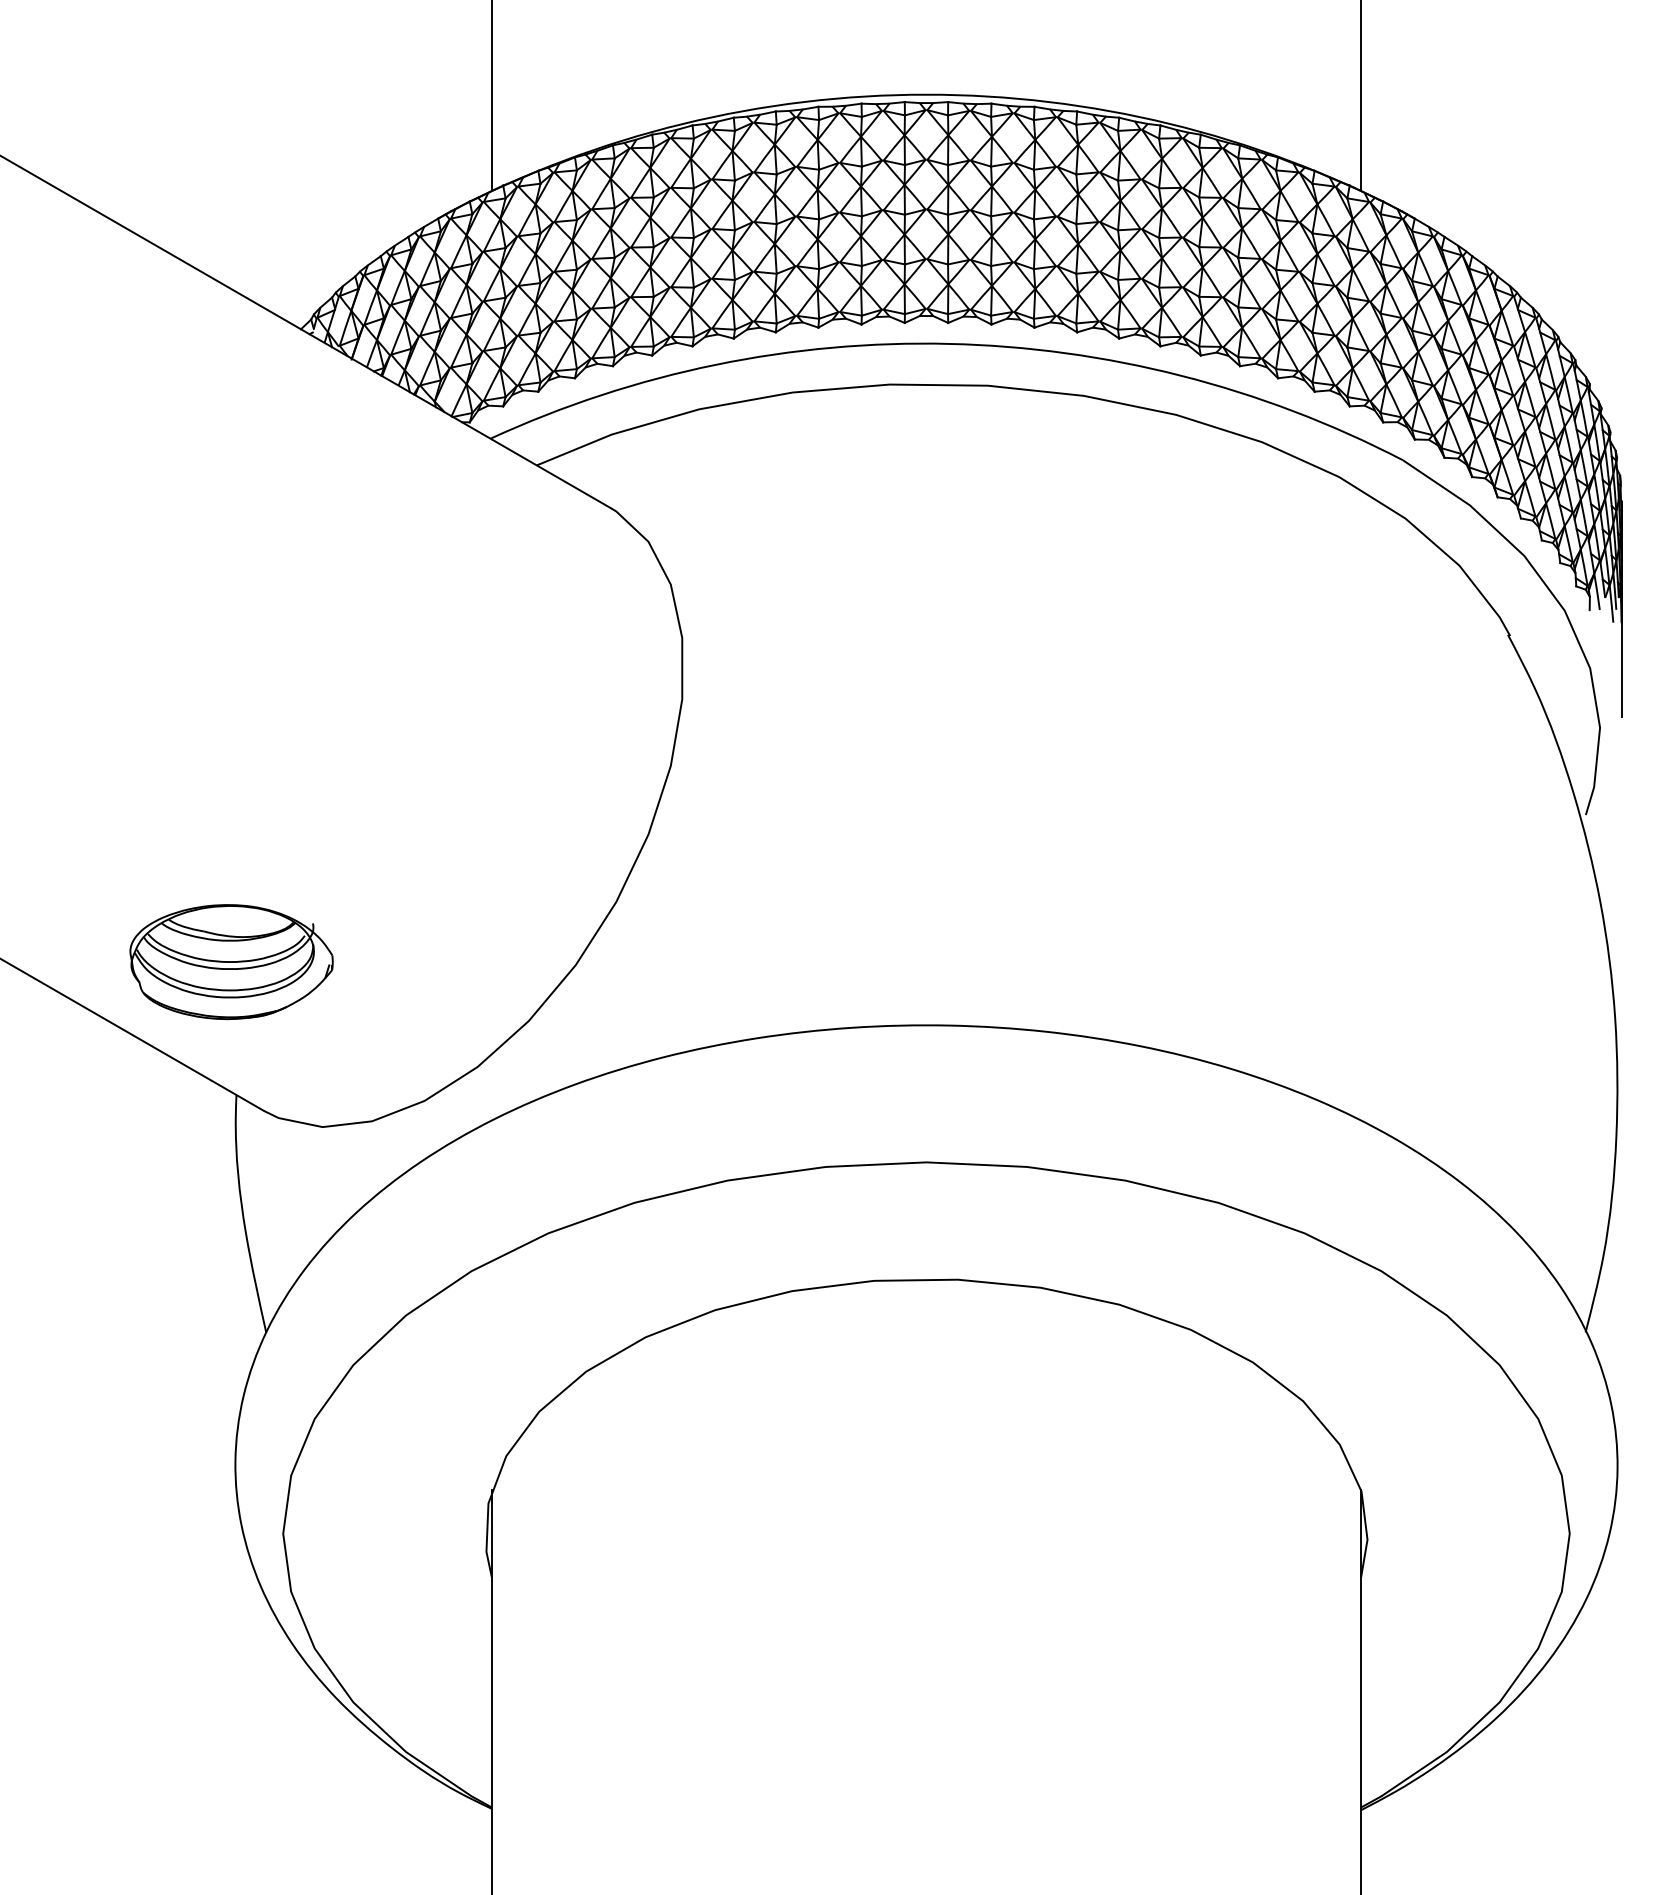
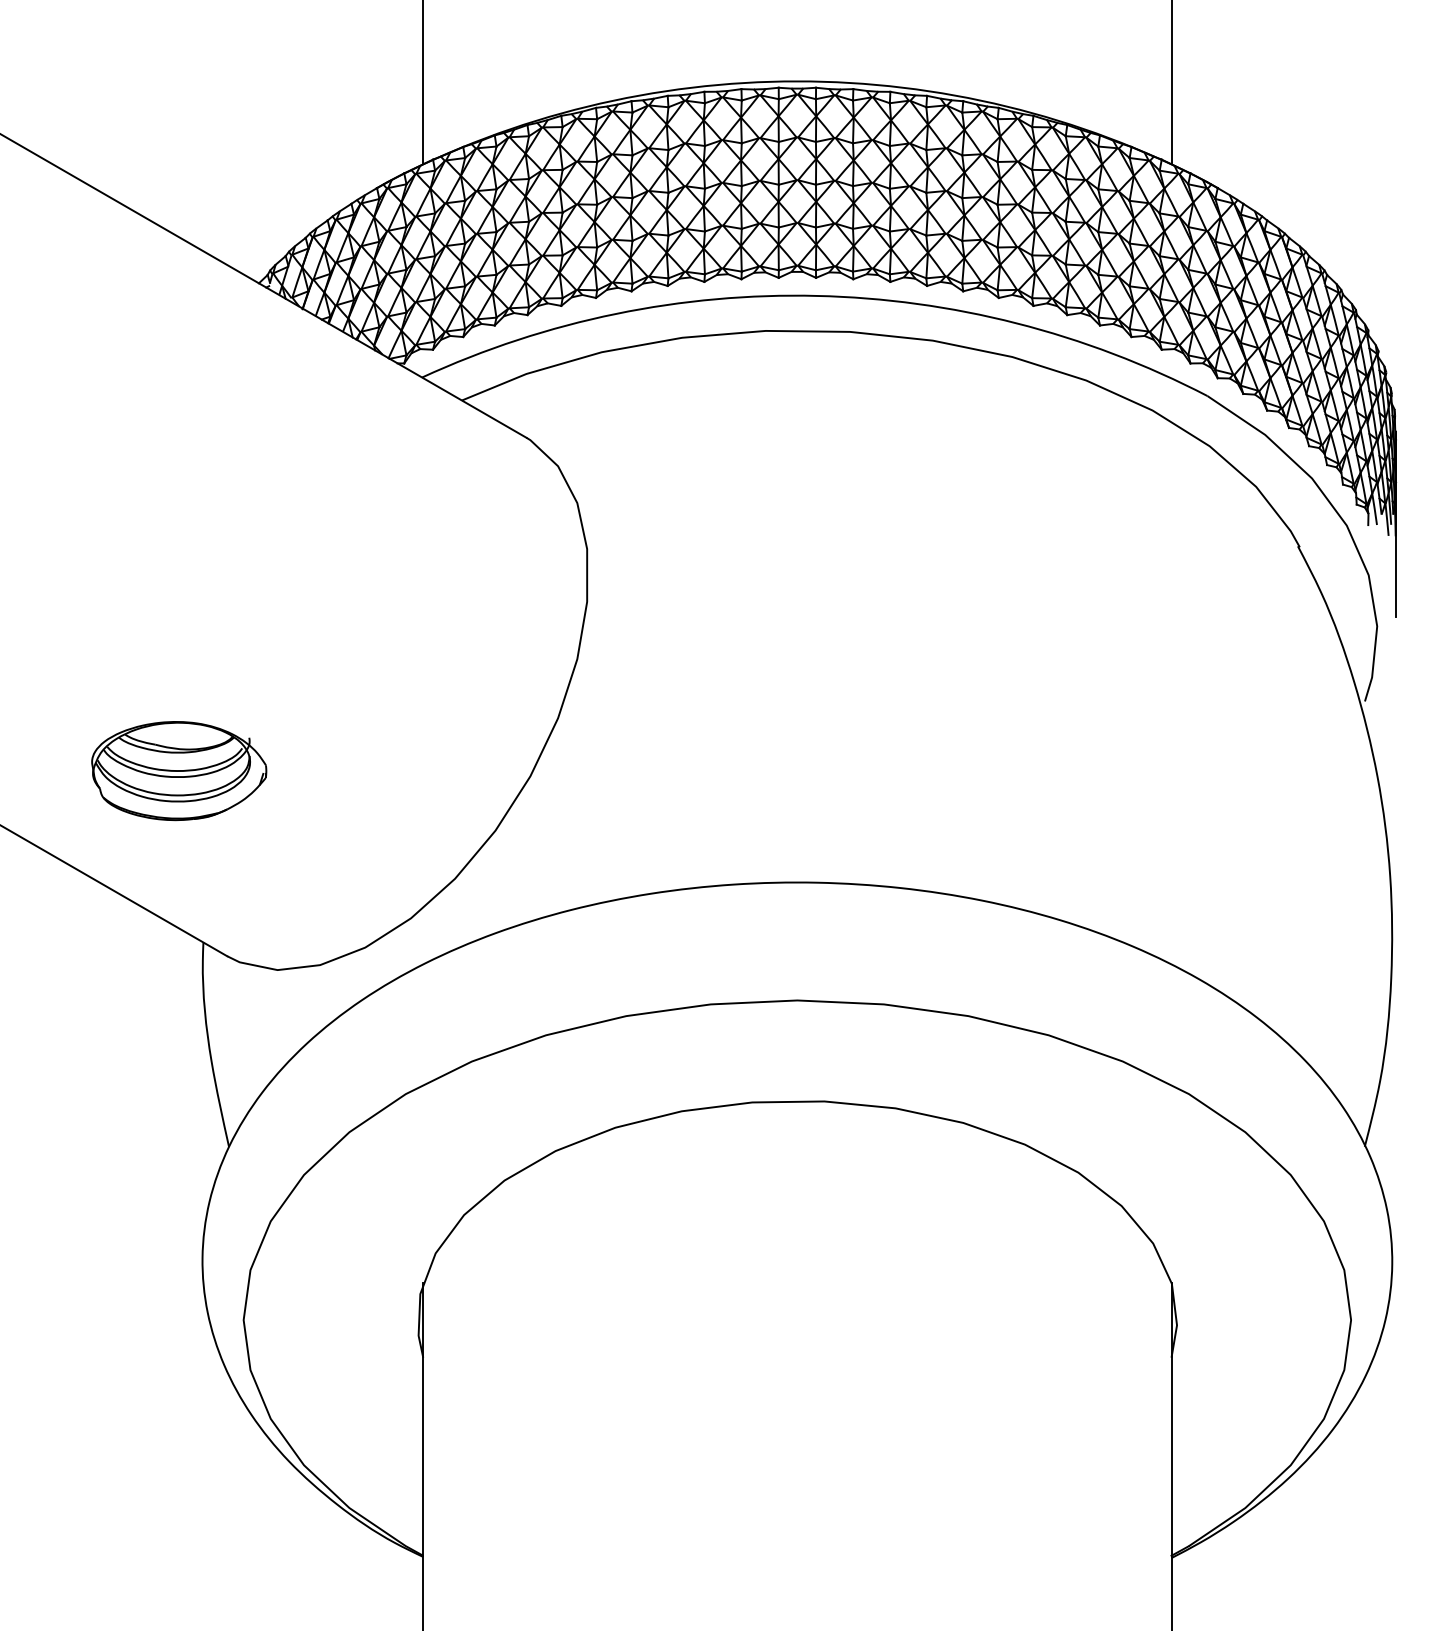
part: (231, 962) -> (179, 771), moved

